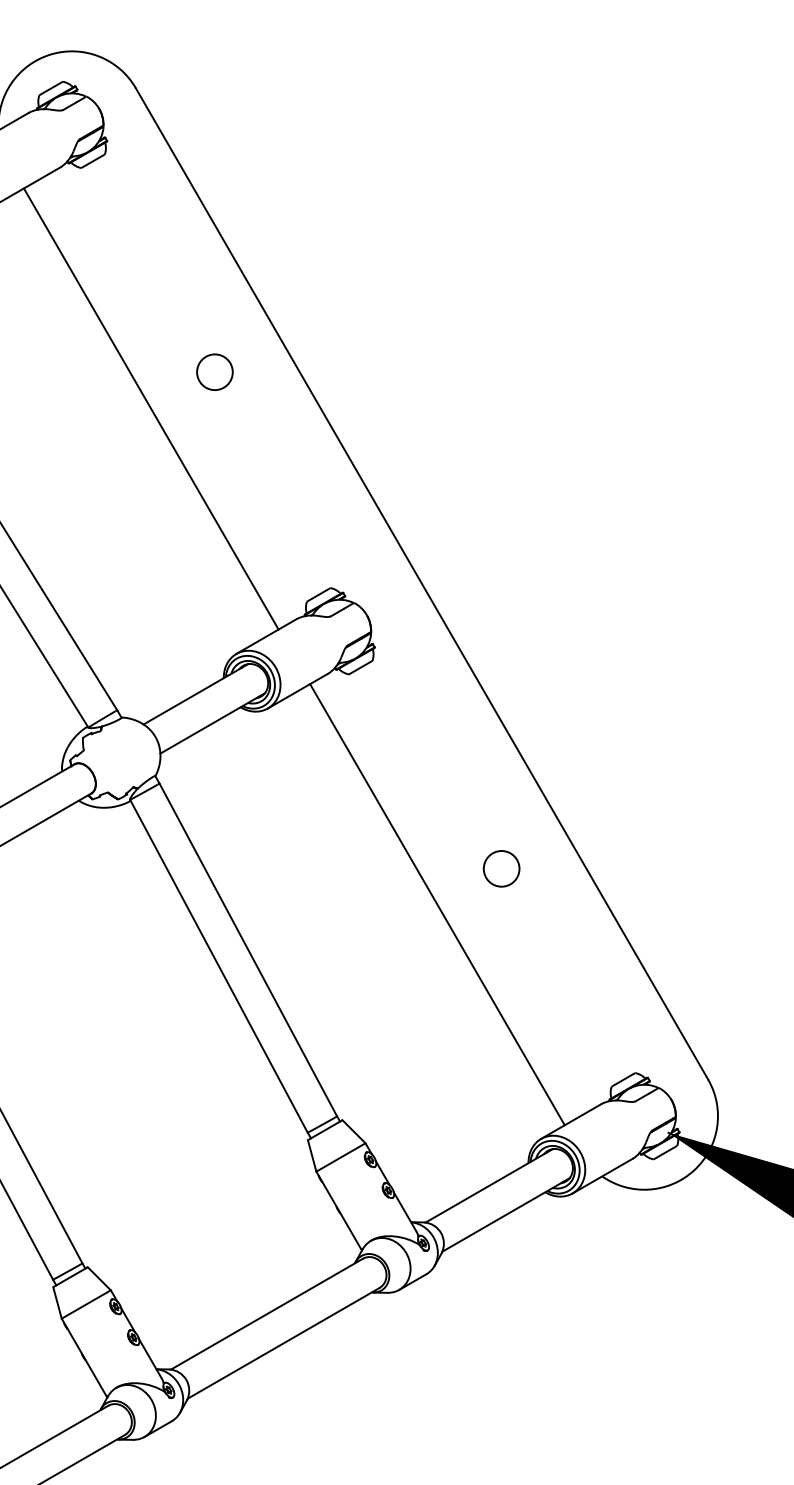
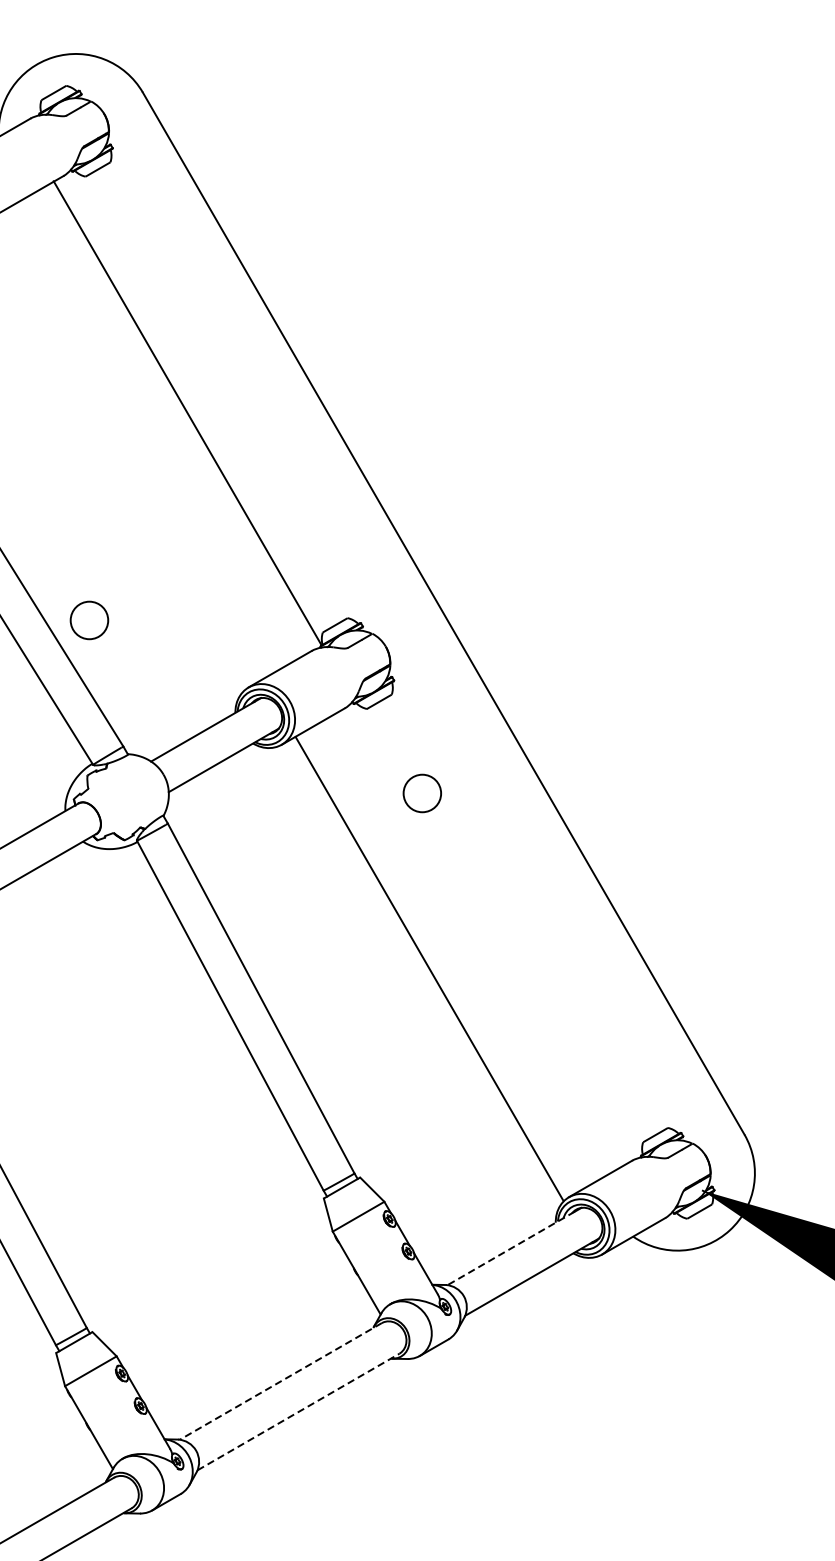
circle: (214, 371) -> (89, 619), moved
line: (150, 408) -> (186, 412), moved
circle: (501, 868) -> (422, 793), moved
line: (437, 904) -> (429, 968), moved
line: (486, 1187) -> (511, 1248), solid -> dashed
line: (267, 1314) -> (281, 1381), solid -> dashed
line: (283, 1343) -> (298, 1412), solid -> dashed

